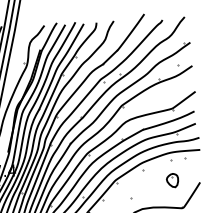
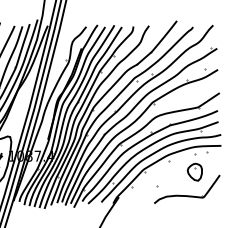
part: (173, 180) -> (195, 172), size x1.4

